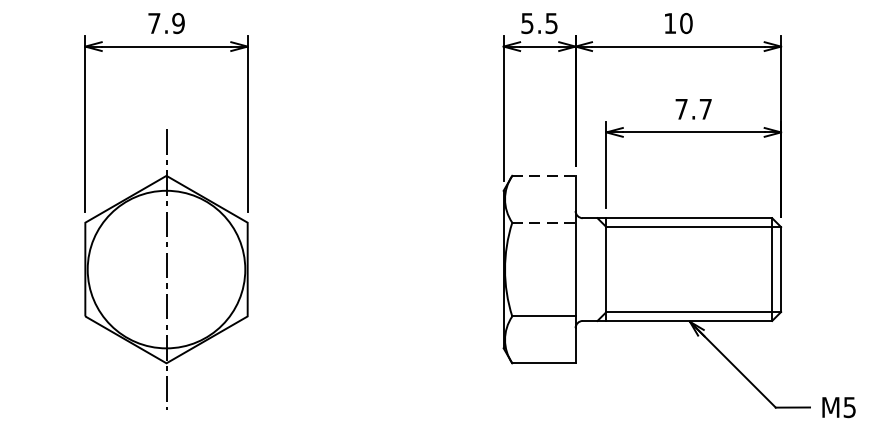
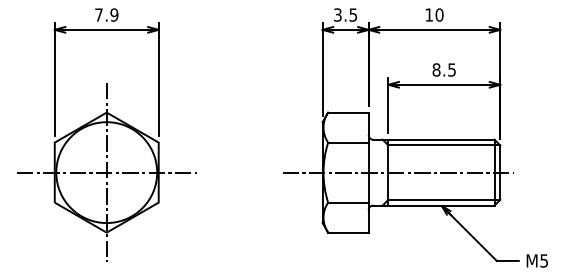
text: (526, 22) -> (337, 14), 5.5 -> 3.5
text: (692, 108) -> (443, 69), 7.7 -> 8.5
line: (544, 175) -> (348, 112), dashed -> solid
line: (544, 222) -> (348, 142), dashed -> solid
line: (166, 269) -> (106, 172), added
line: (620, 269) -> (397, 172), added

